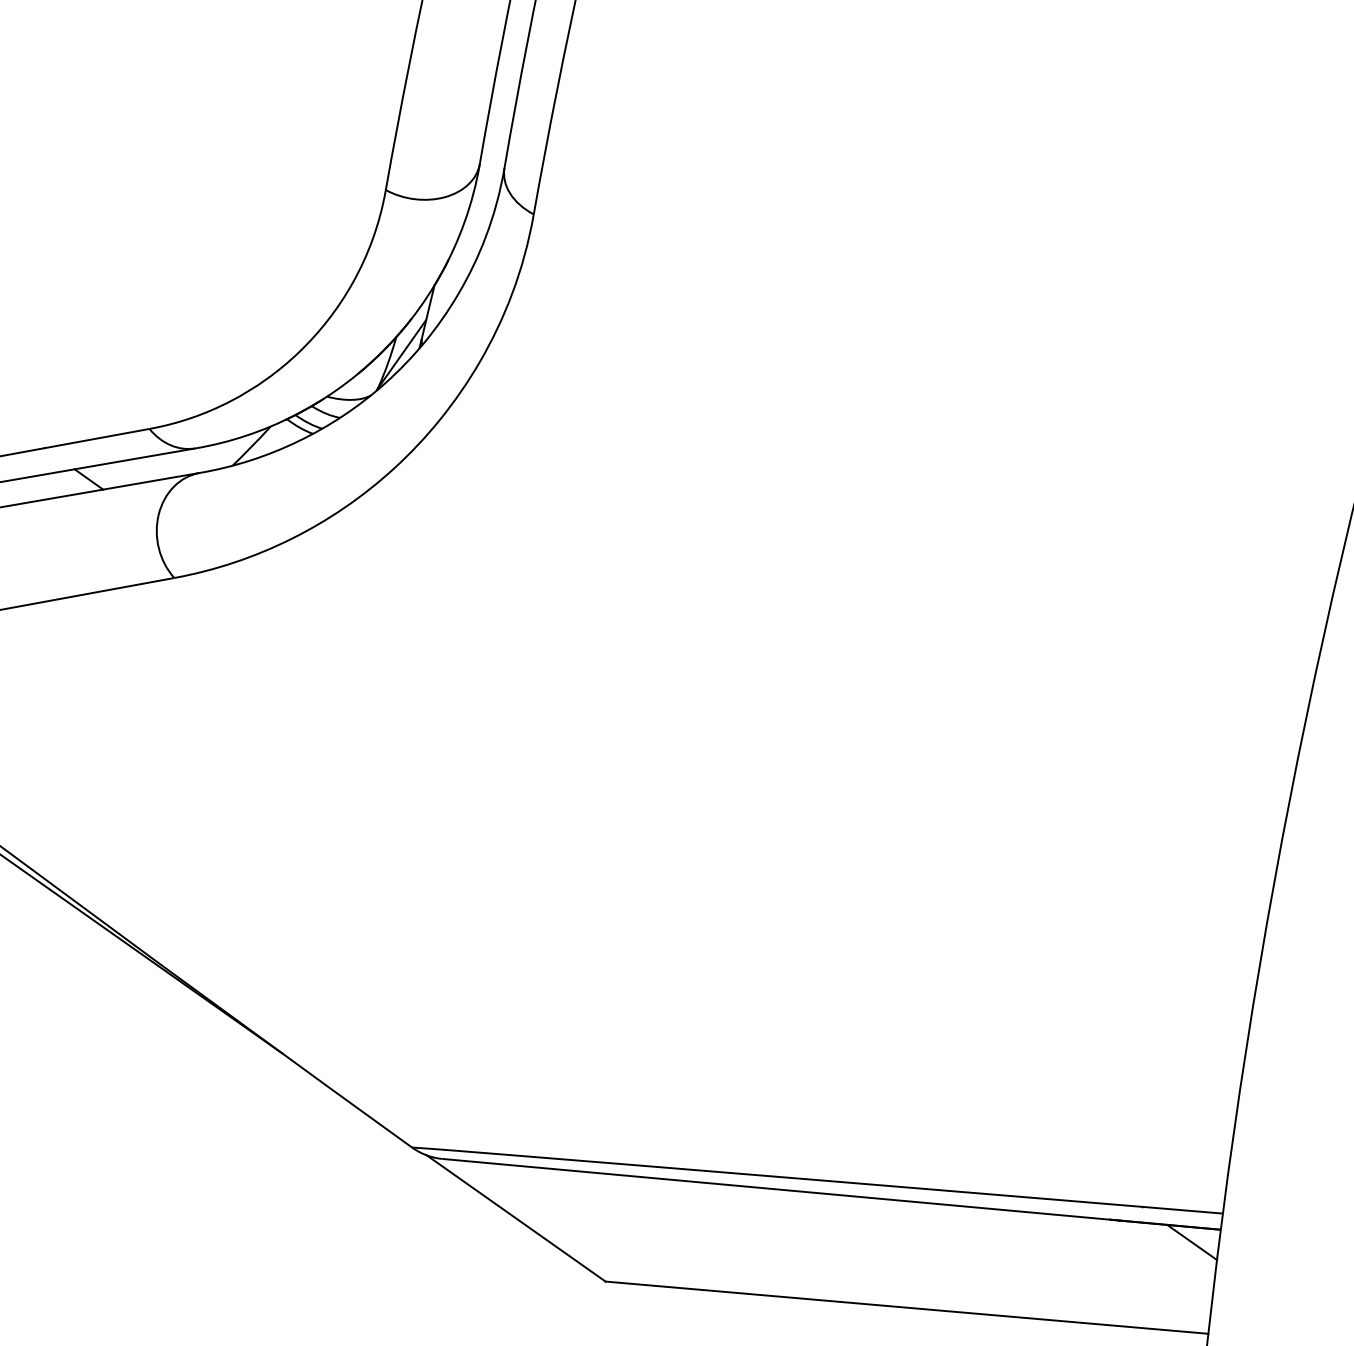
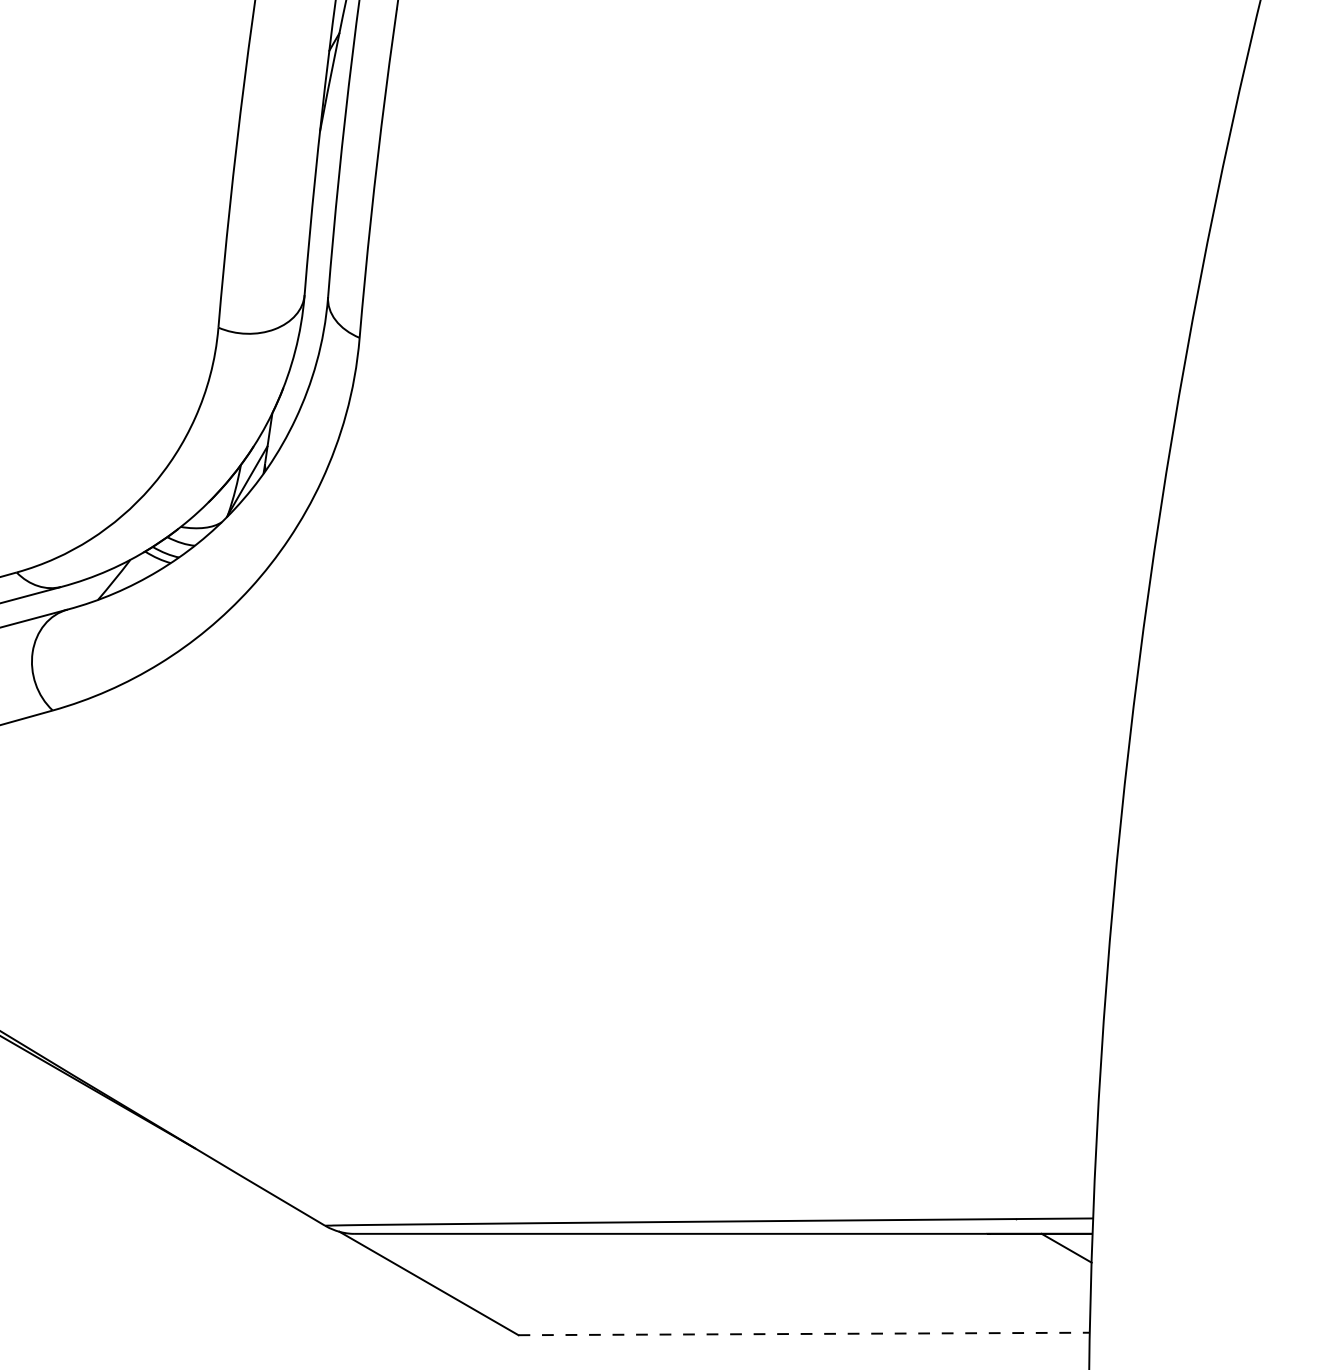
line: (907, 1307) -> (804, 1333), solid -> dashed

